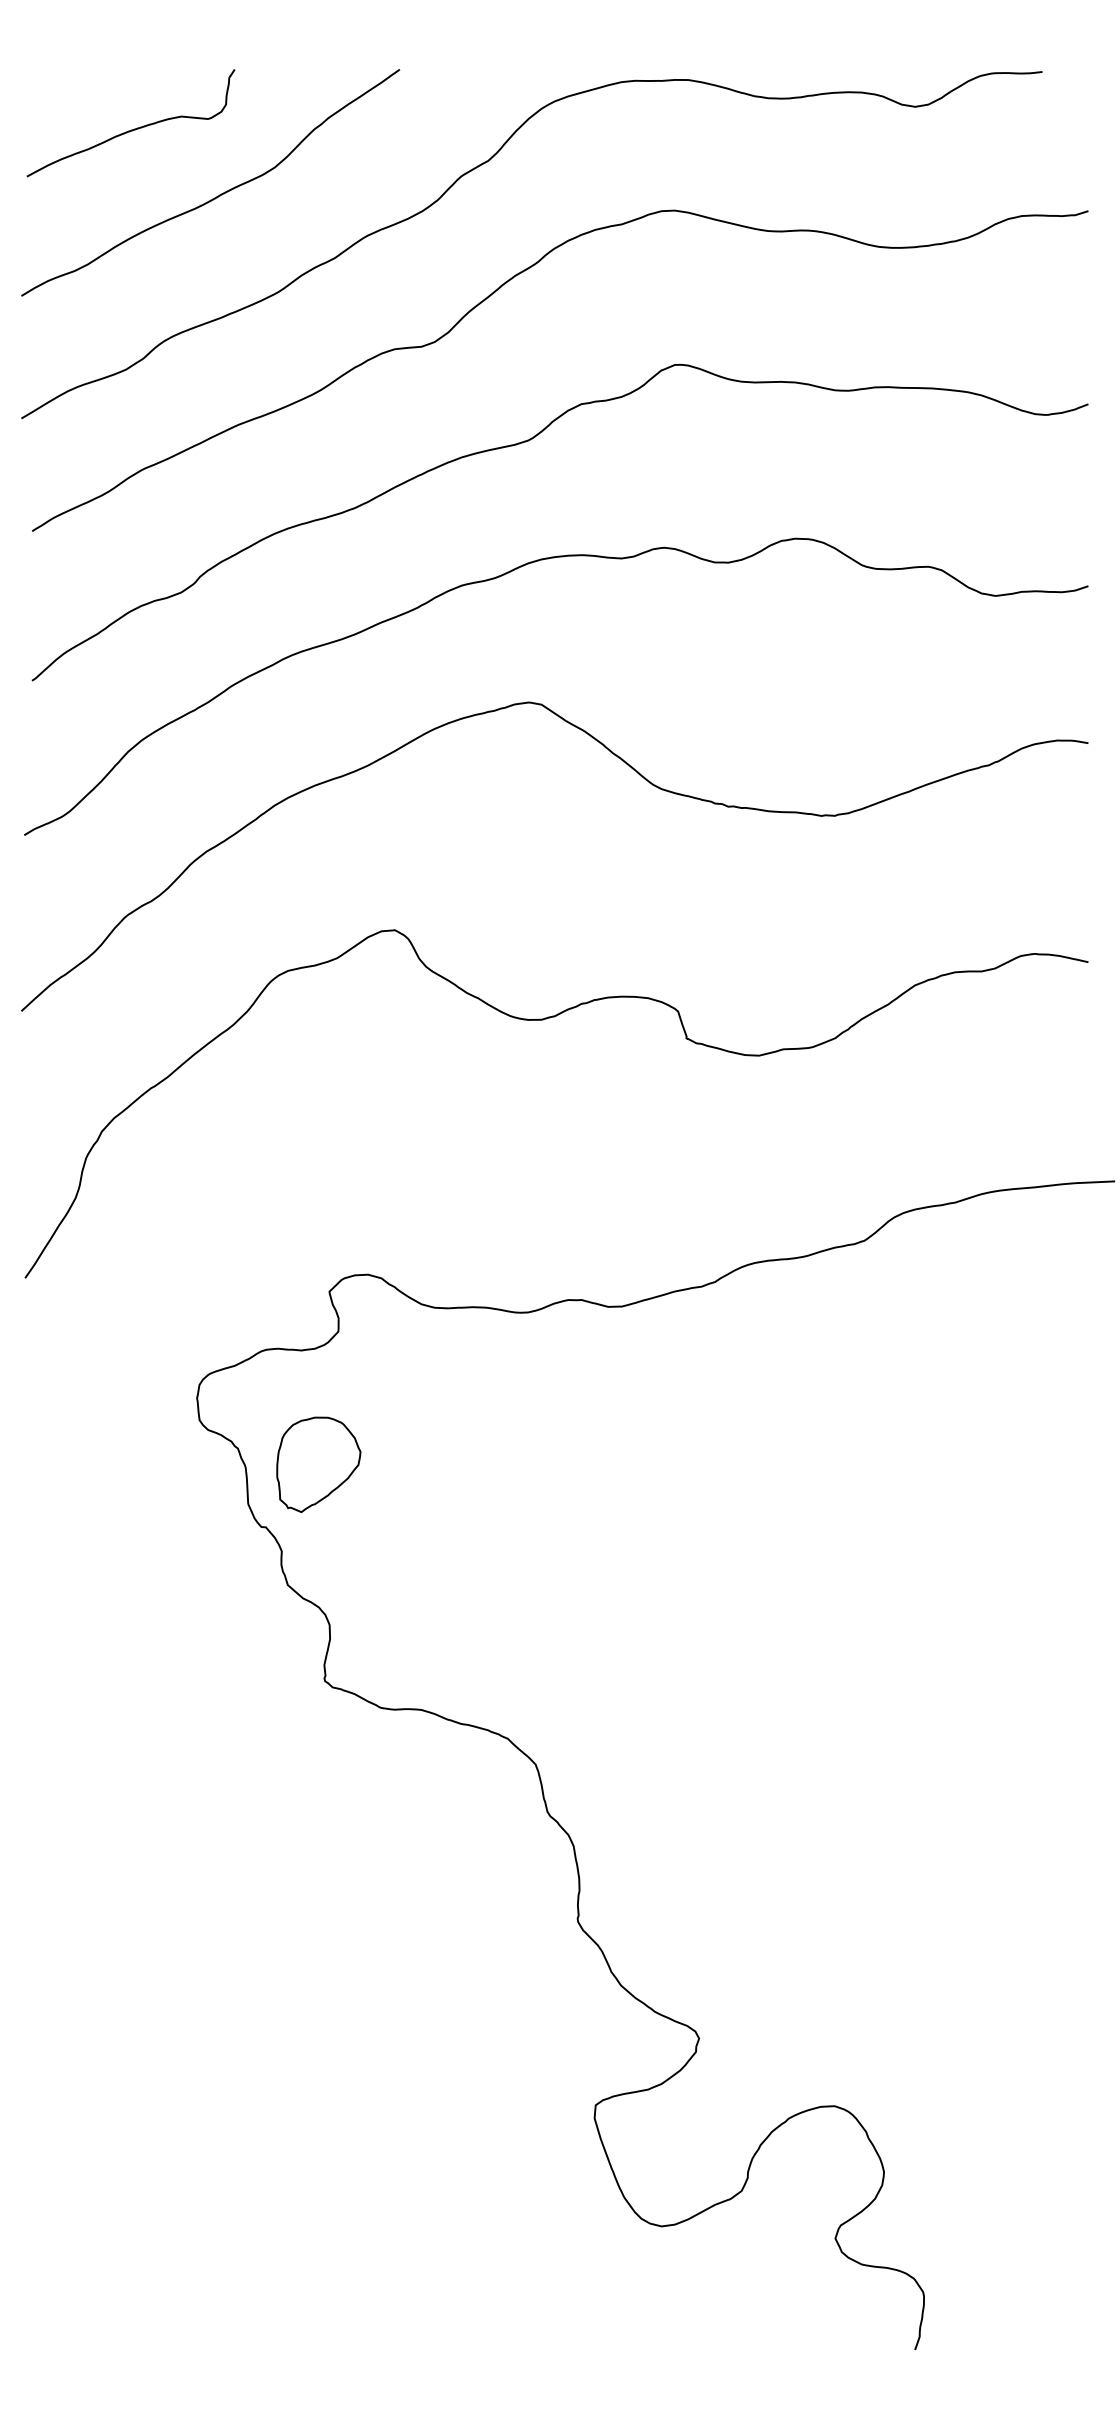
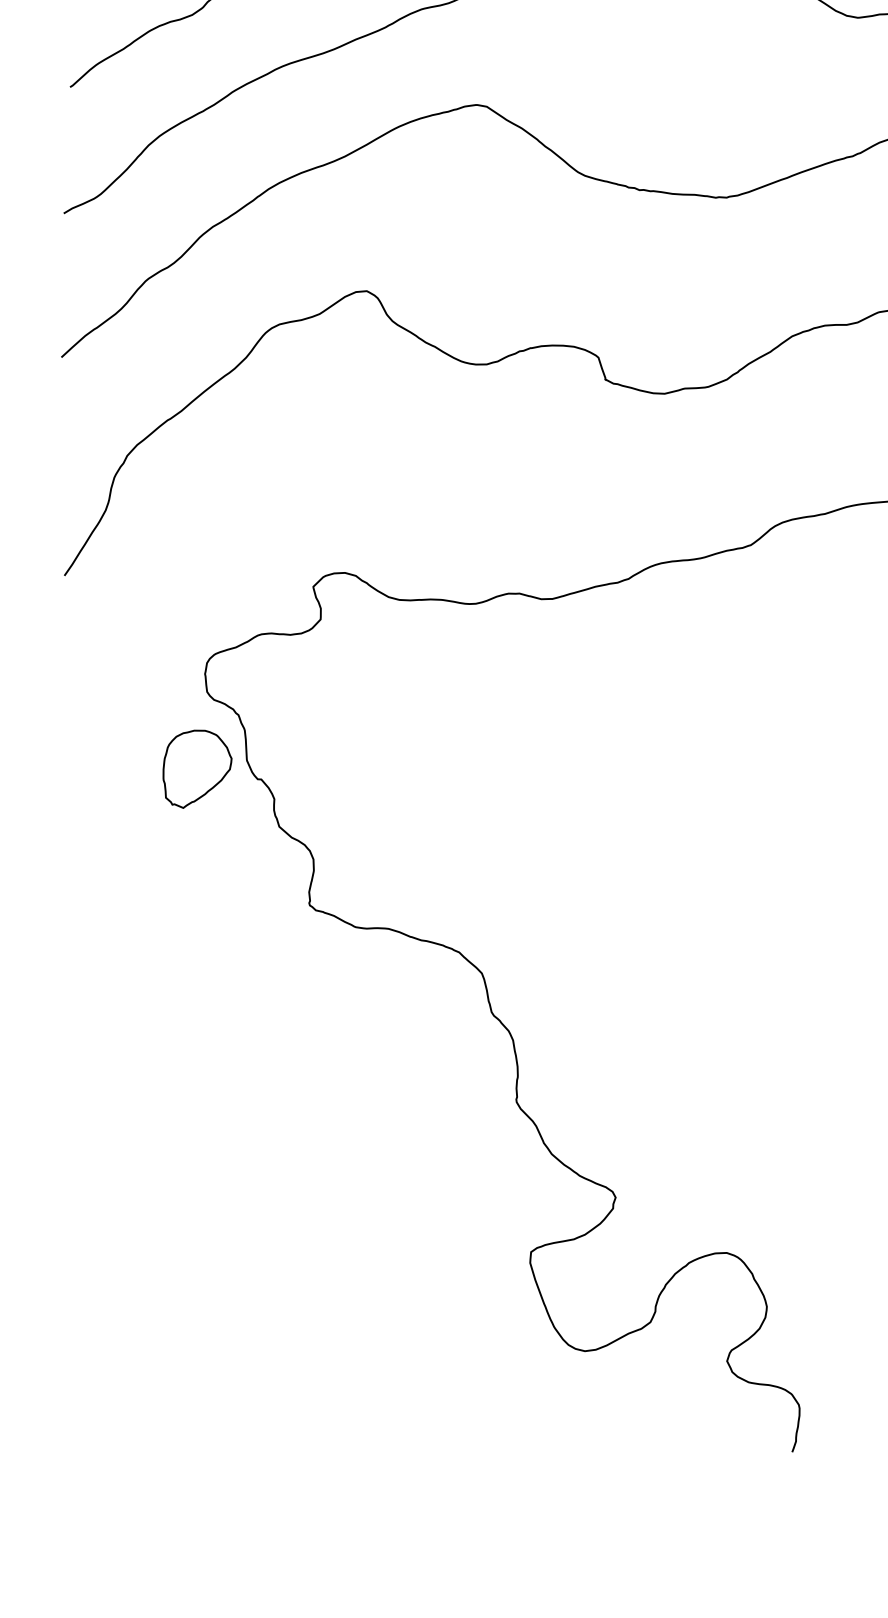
part: (318, 1464) -> (197, 769), moved

